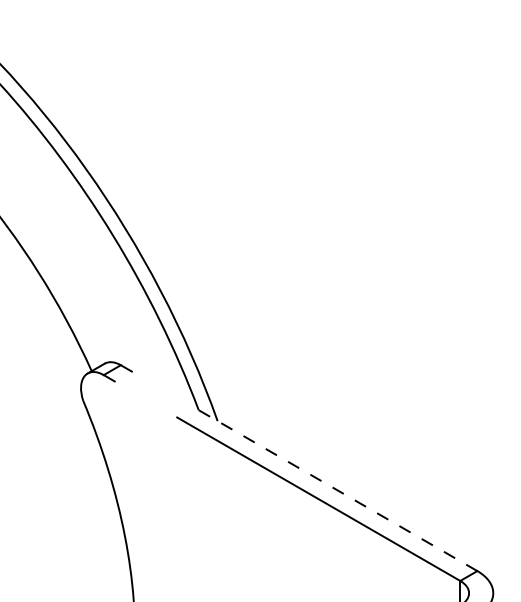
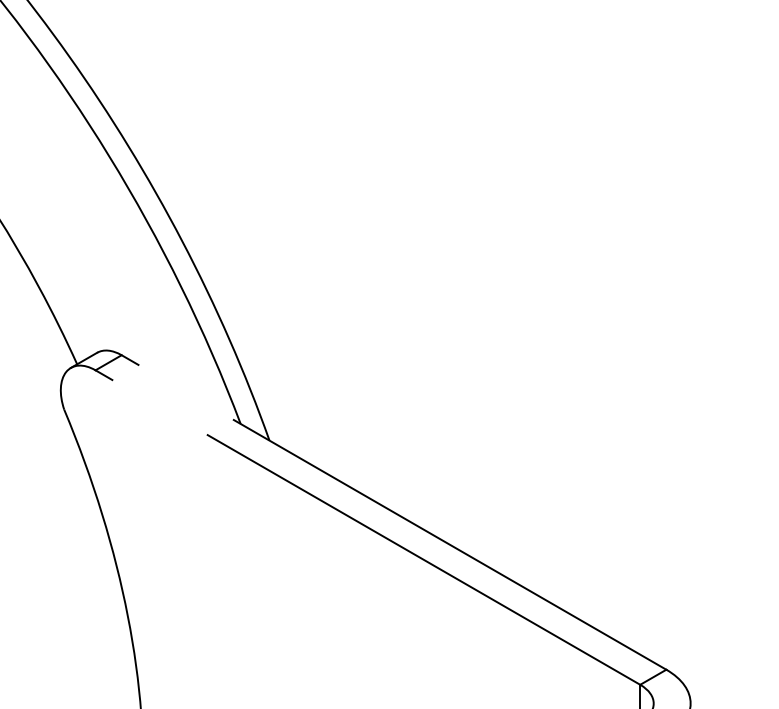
line: (335, 489) -> (449, 545), dashed -> solid

